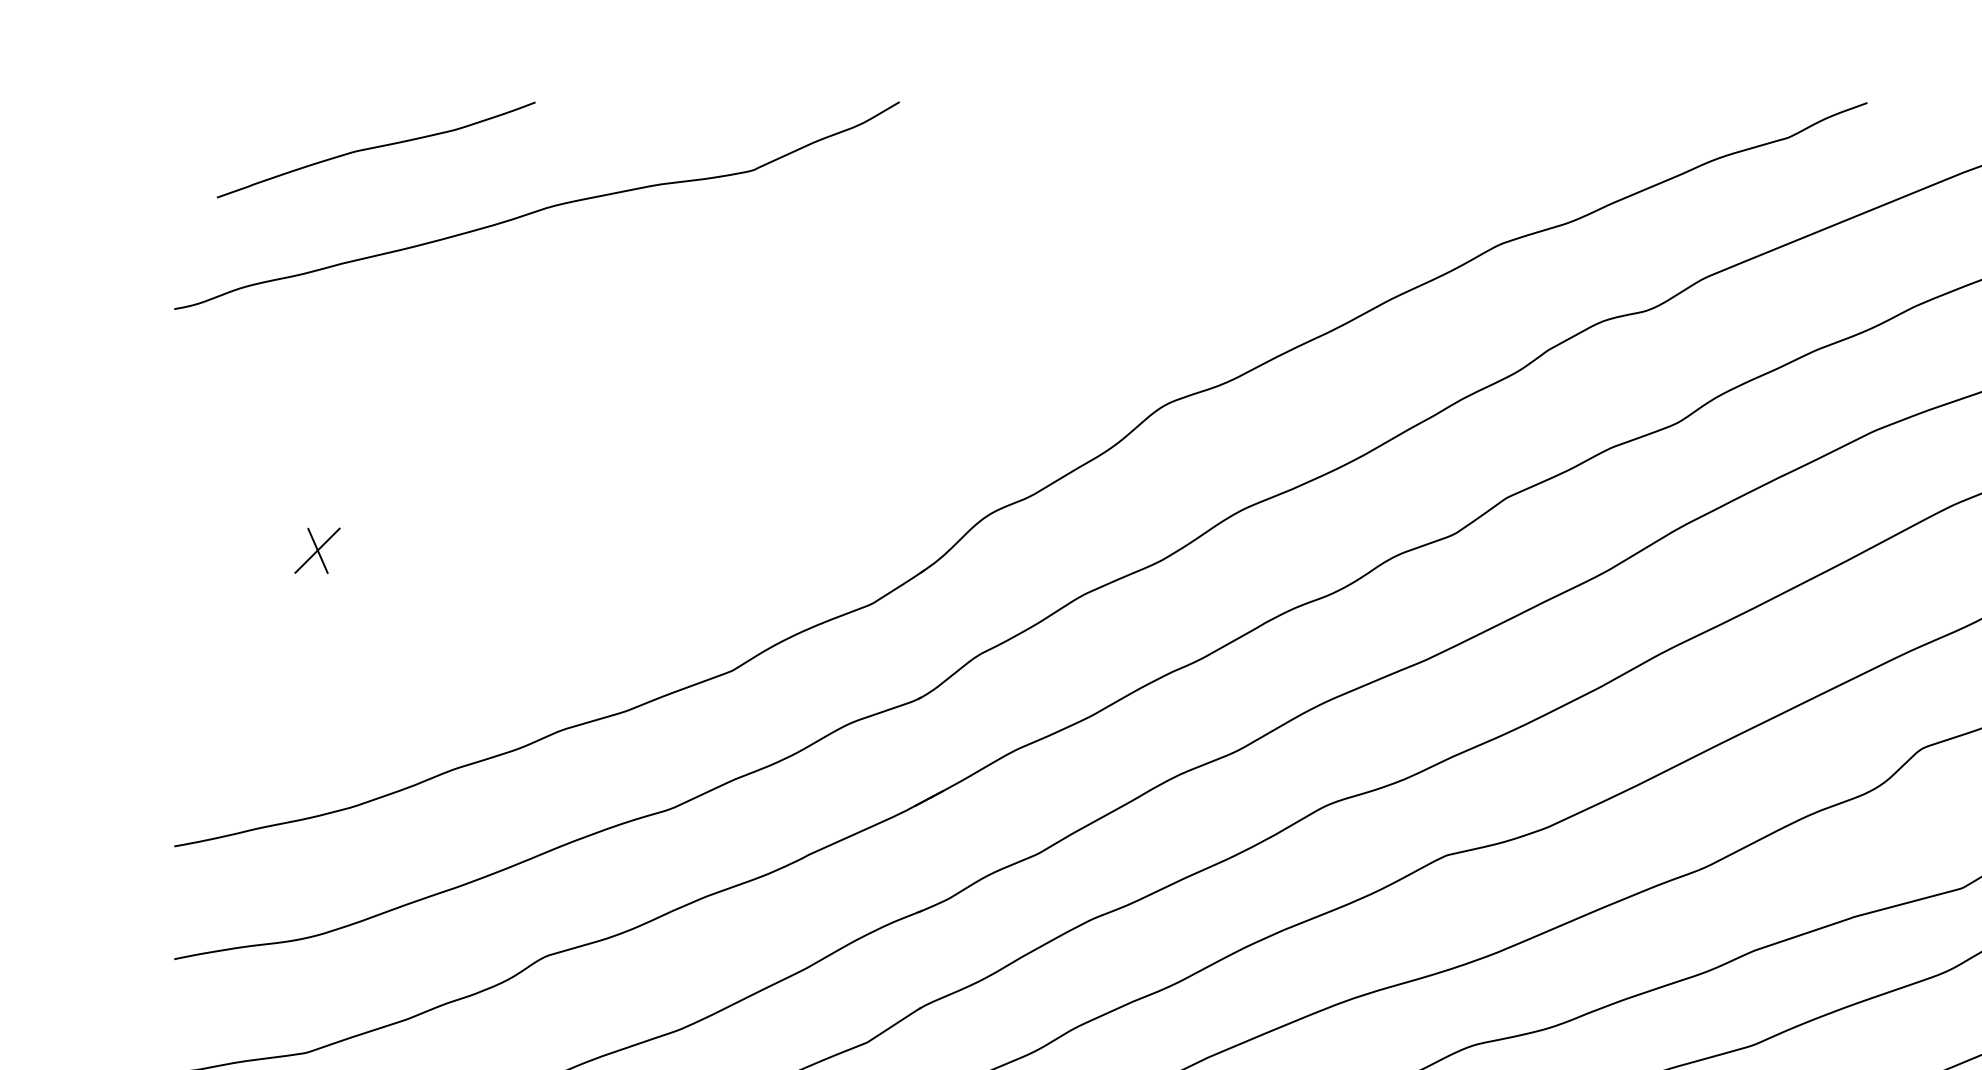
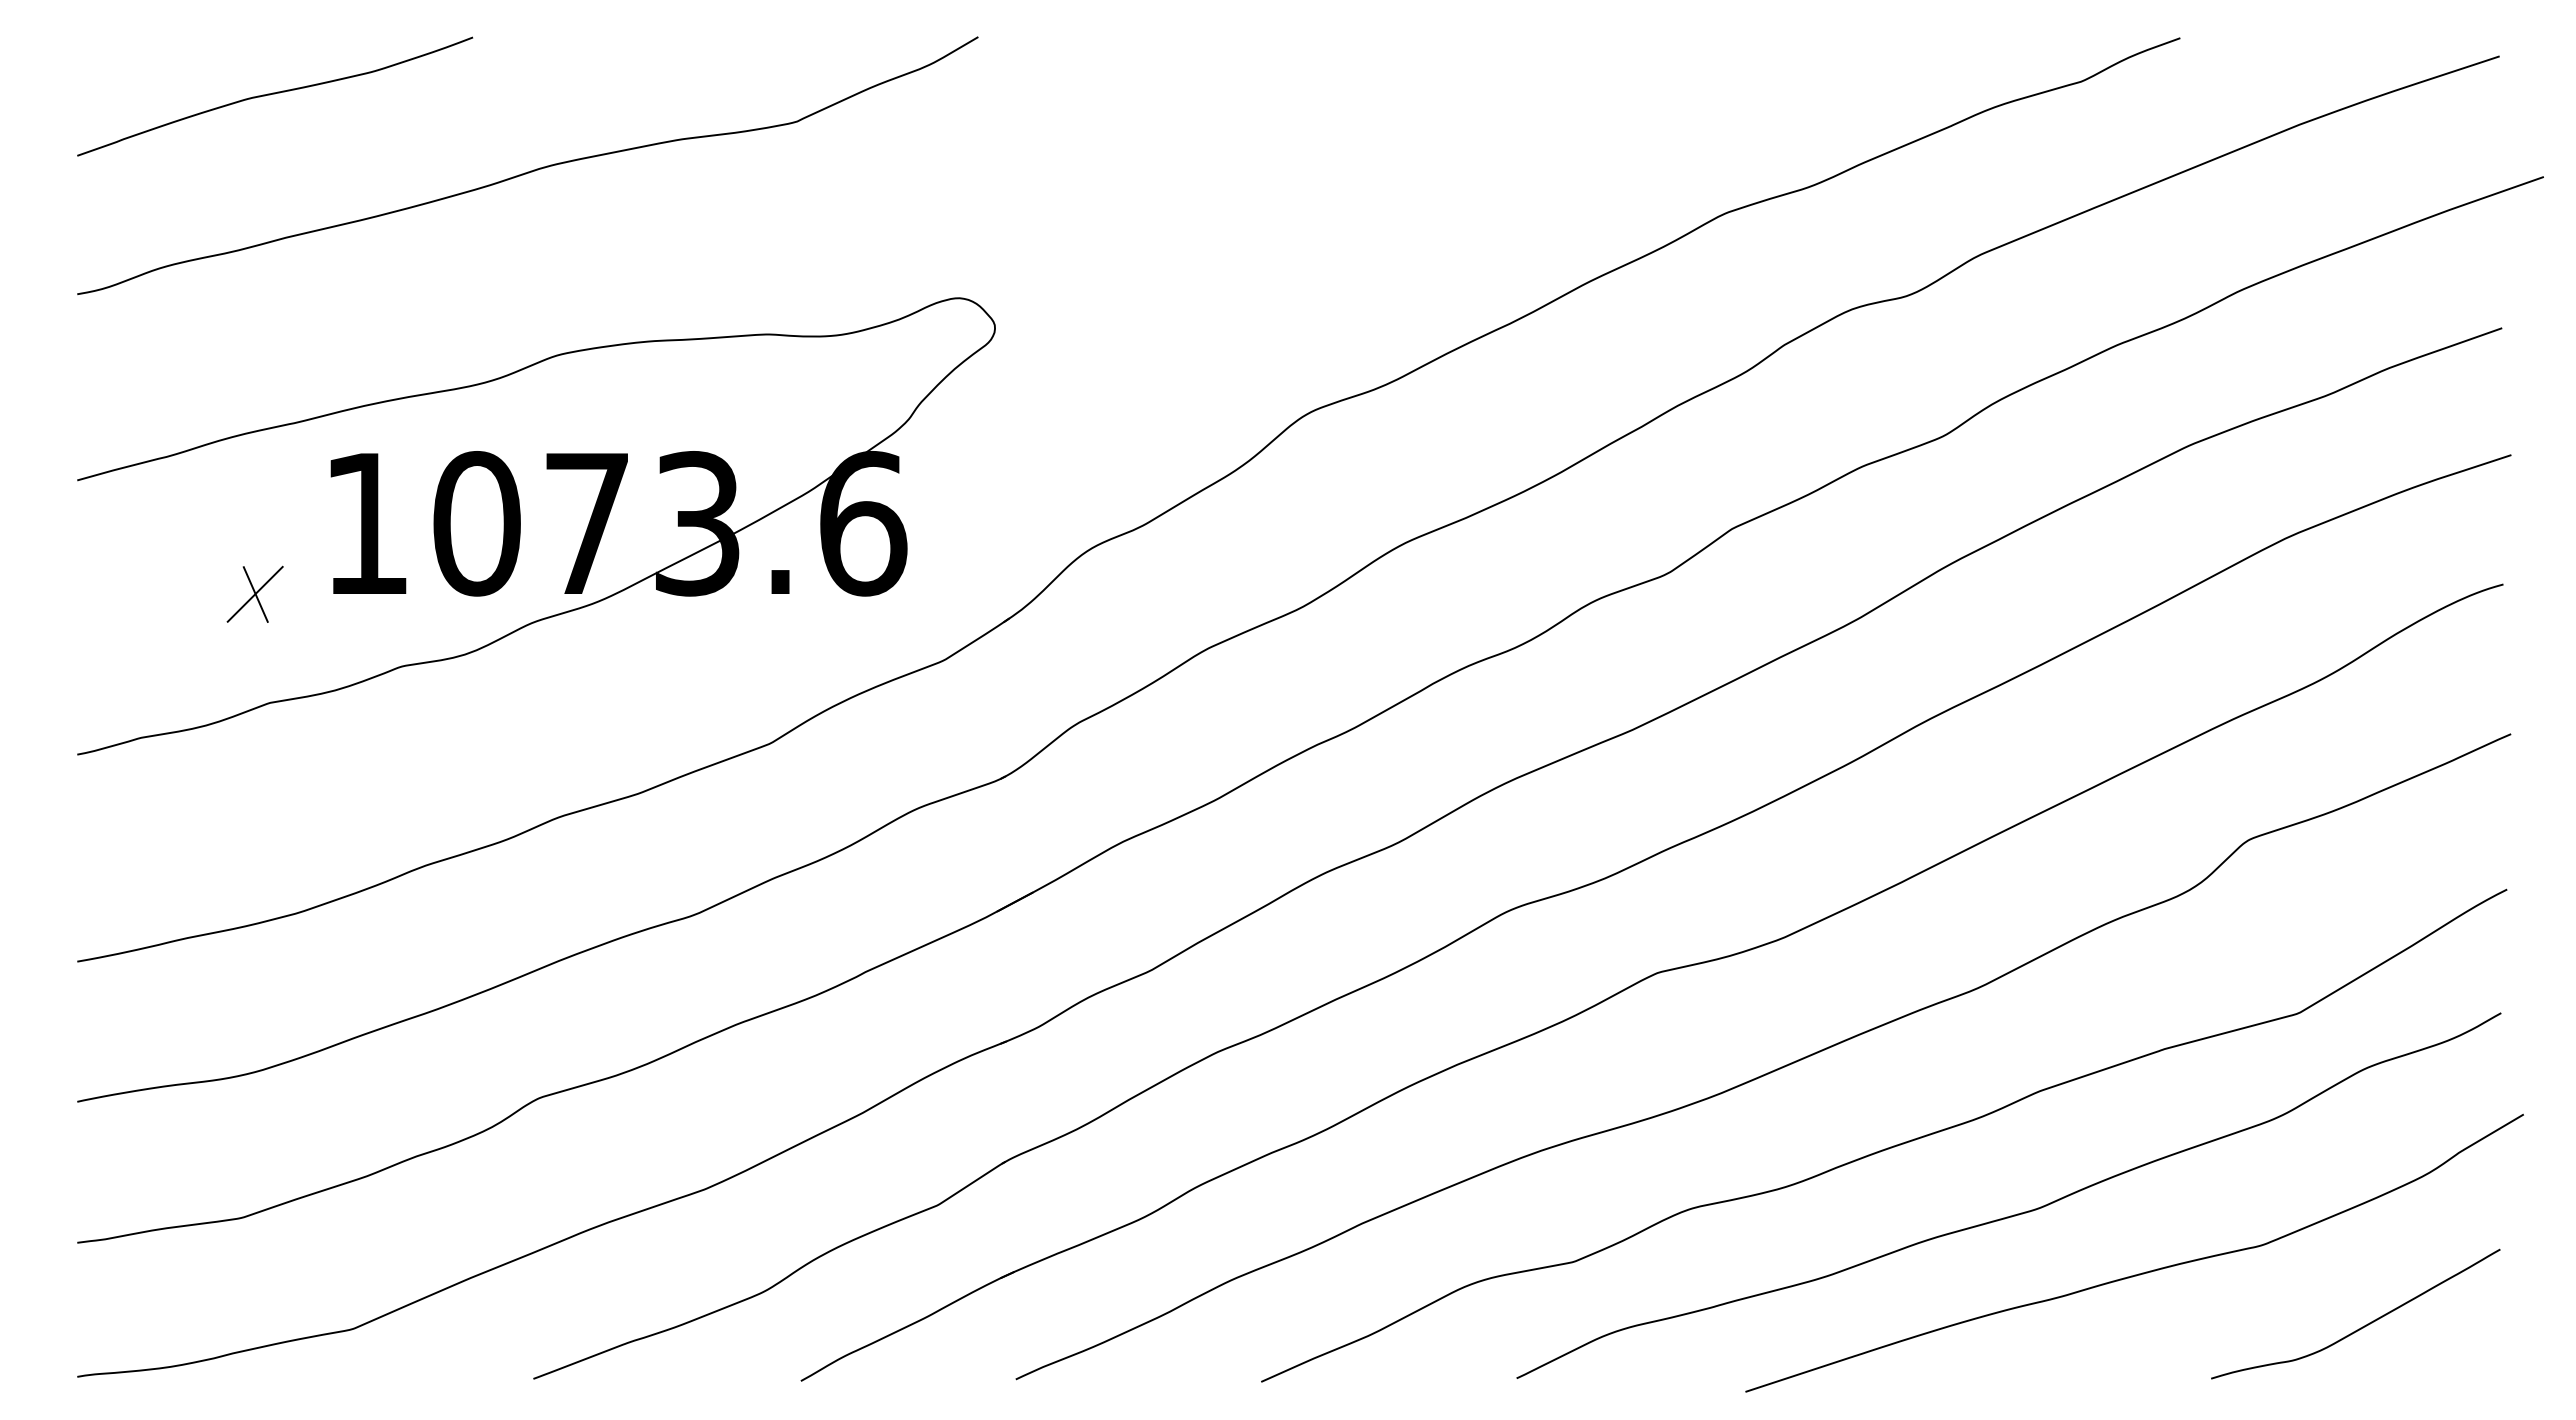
curve: (376, 148) -> (275, 94), moved
part: (531, 496) -> (520, 526), added

